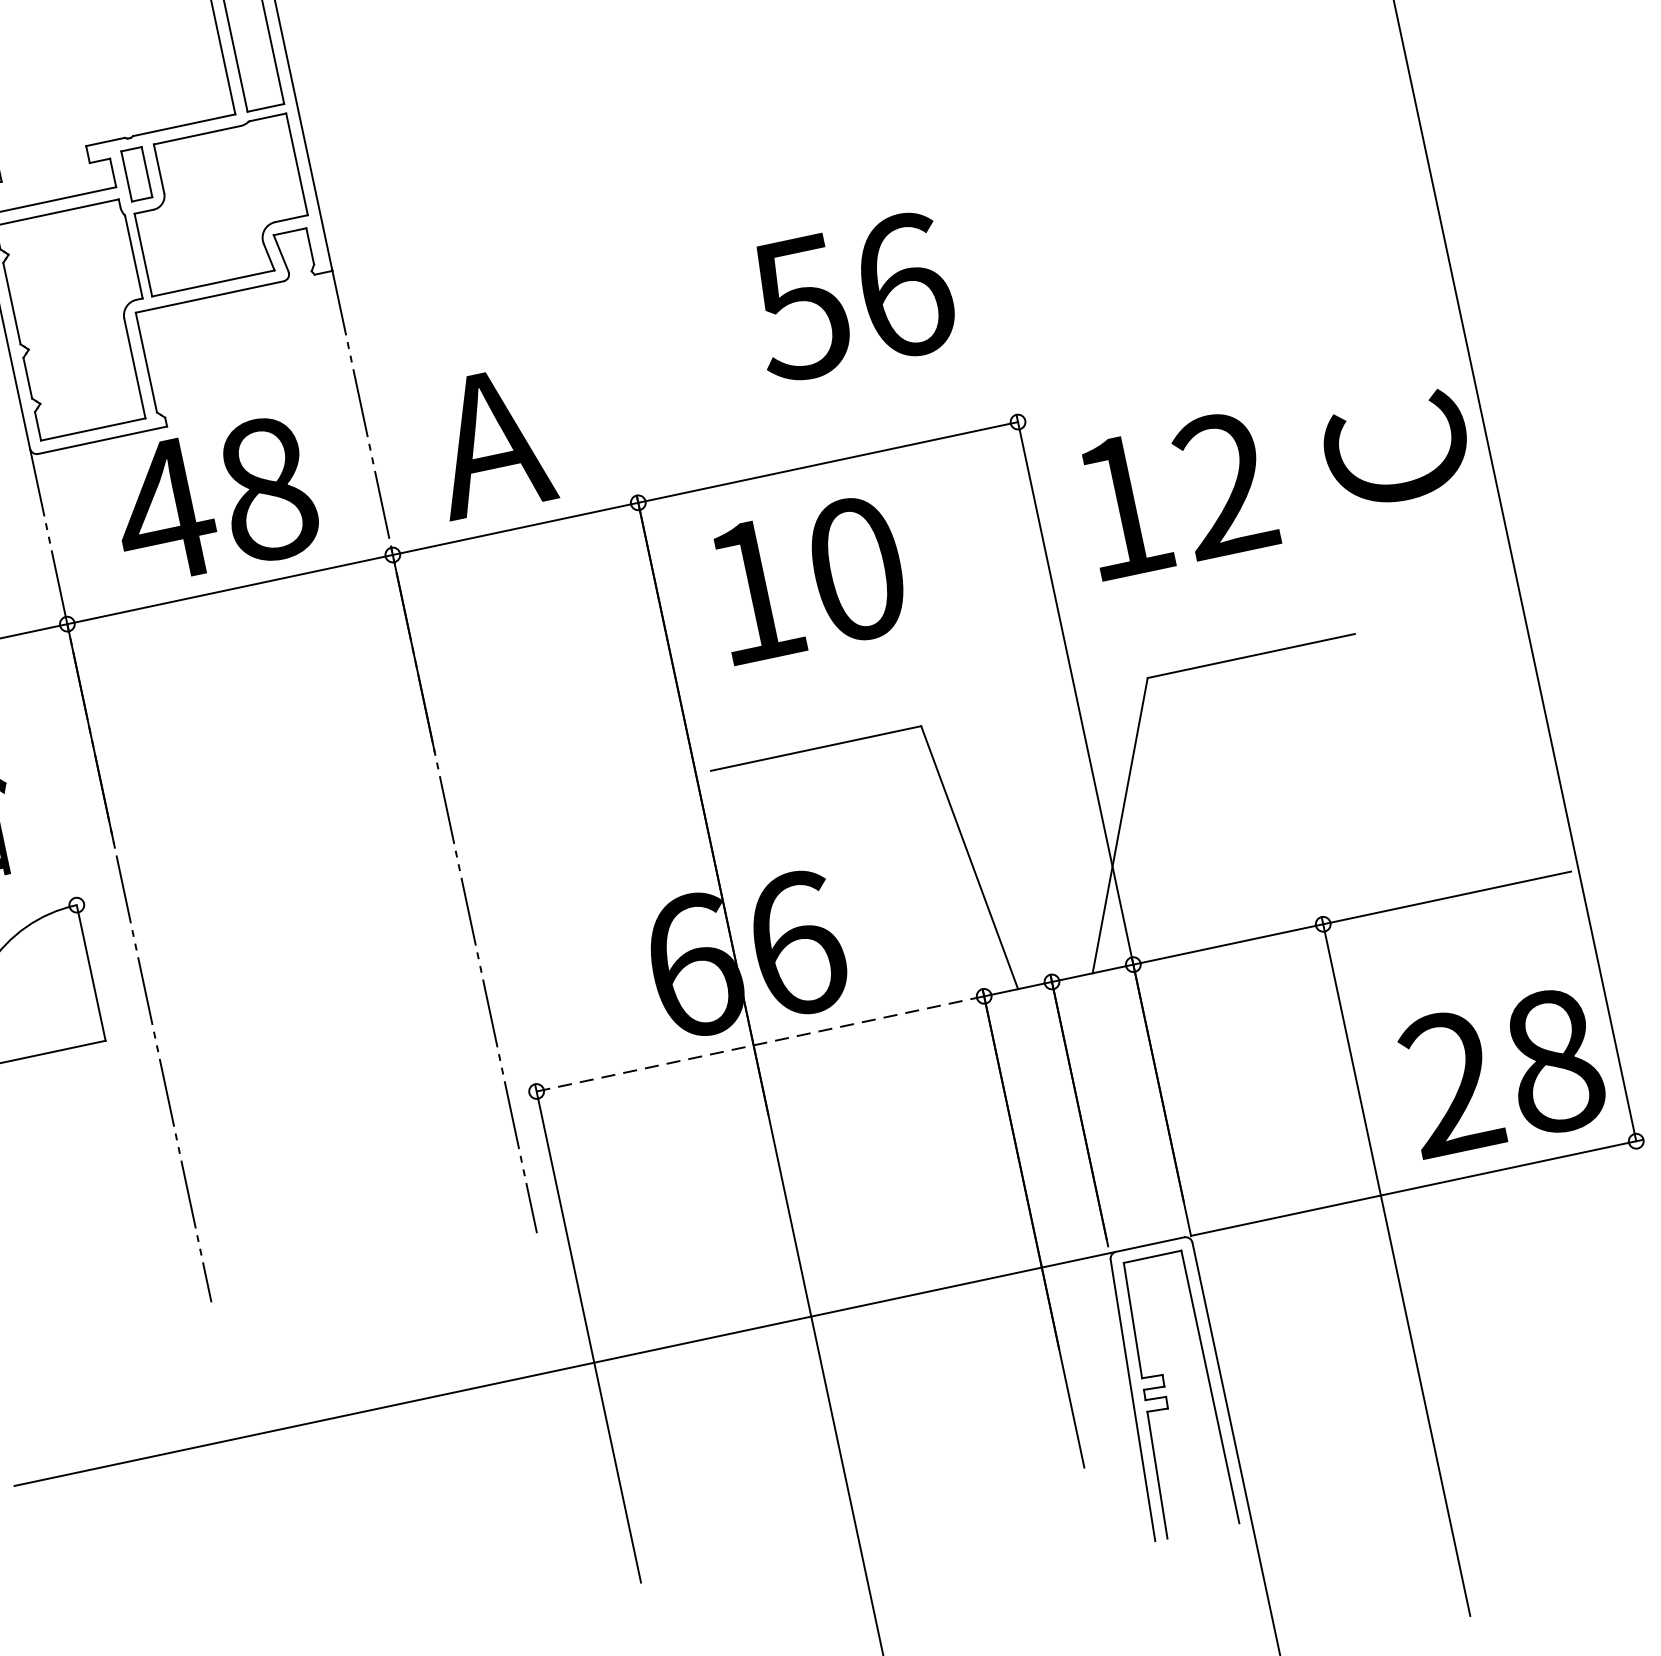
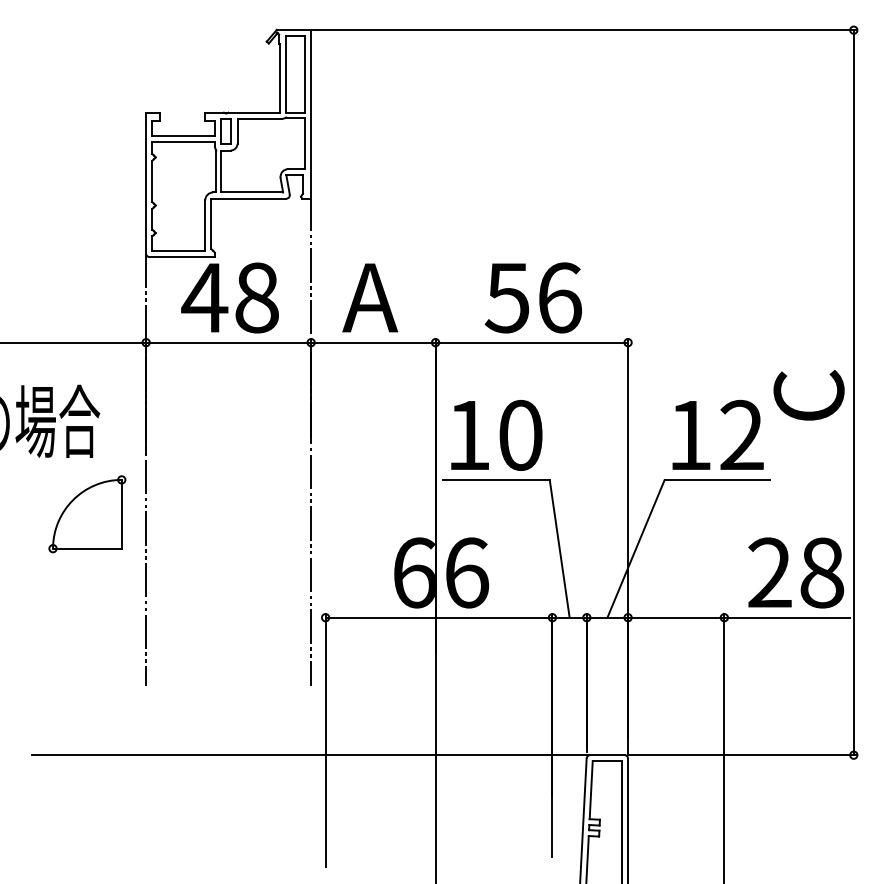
text: (849, 296) -> (532, 297), moved
text: (1176, 493) -> (717, 434), moved
text: (809, 579) -> (496, 435), moved
line: (759, 1043) -> (438, 617), dashed -> solid
text: (1503, 1071) -> (796, 572), moved

